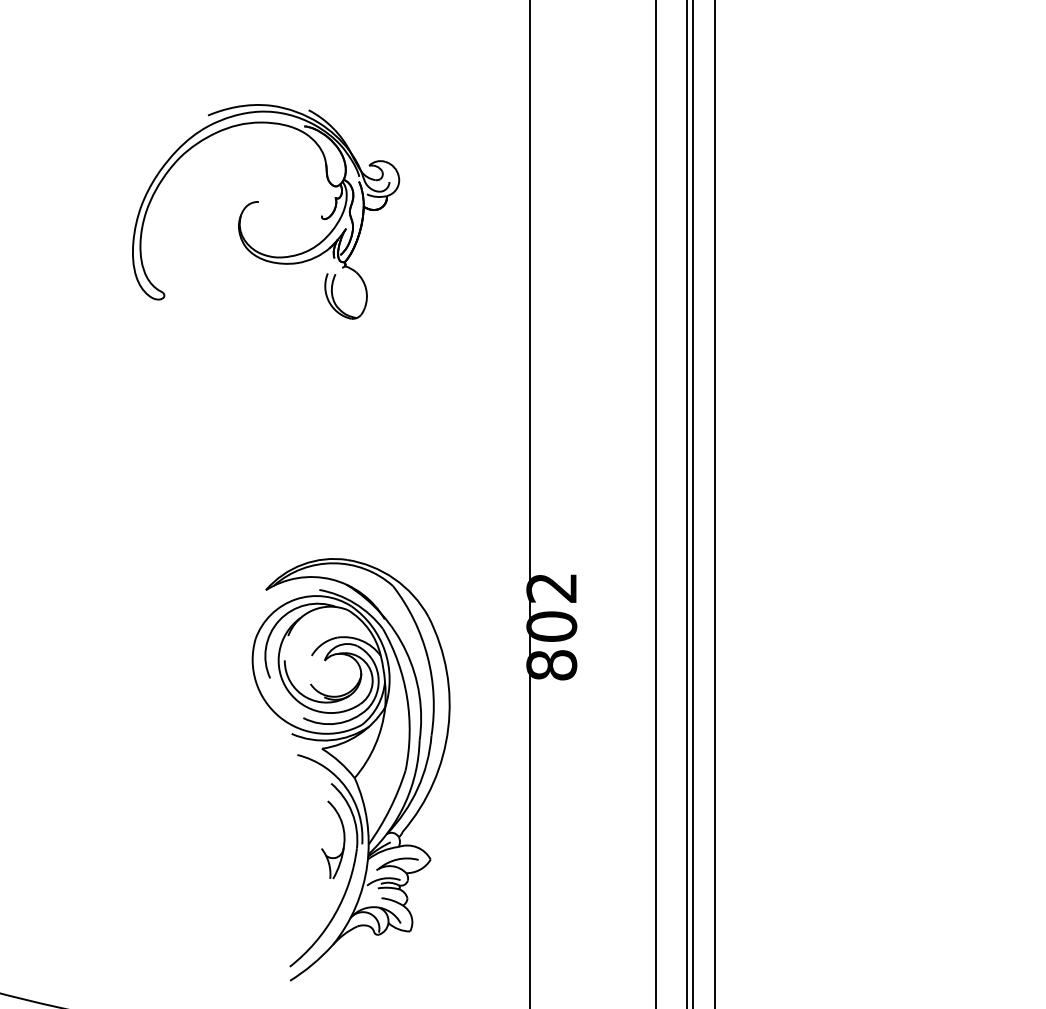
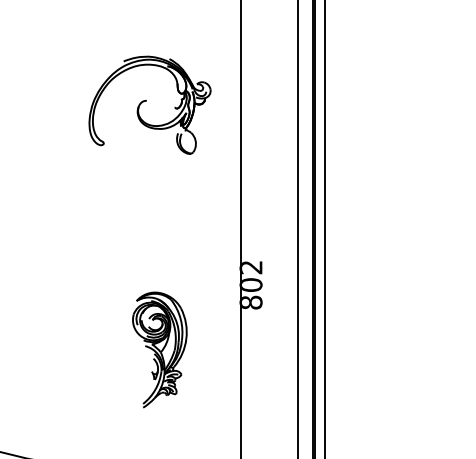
part: (264, 210) -> (149, 104), moved
part: (350, 768) -> (159, 349), size x0.6

